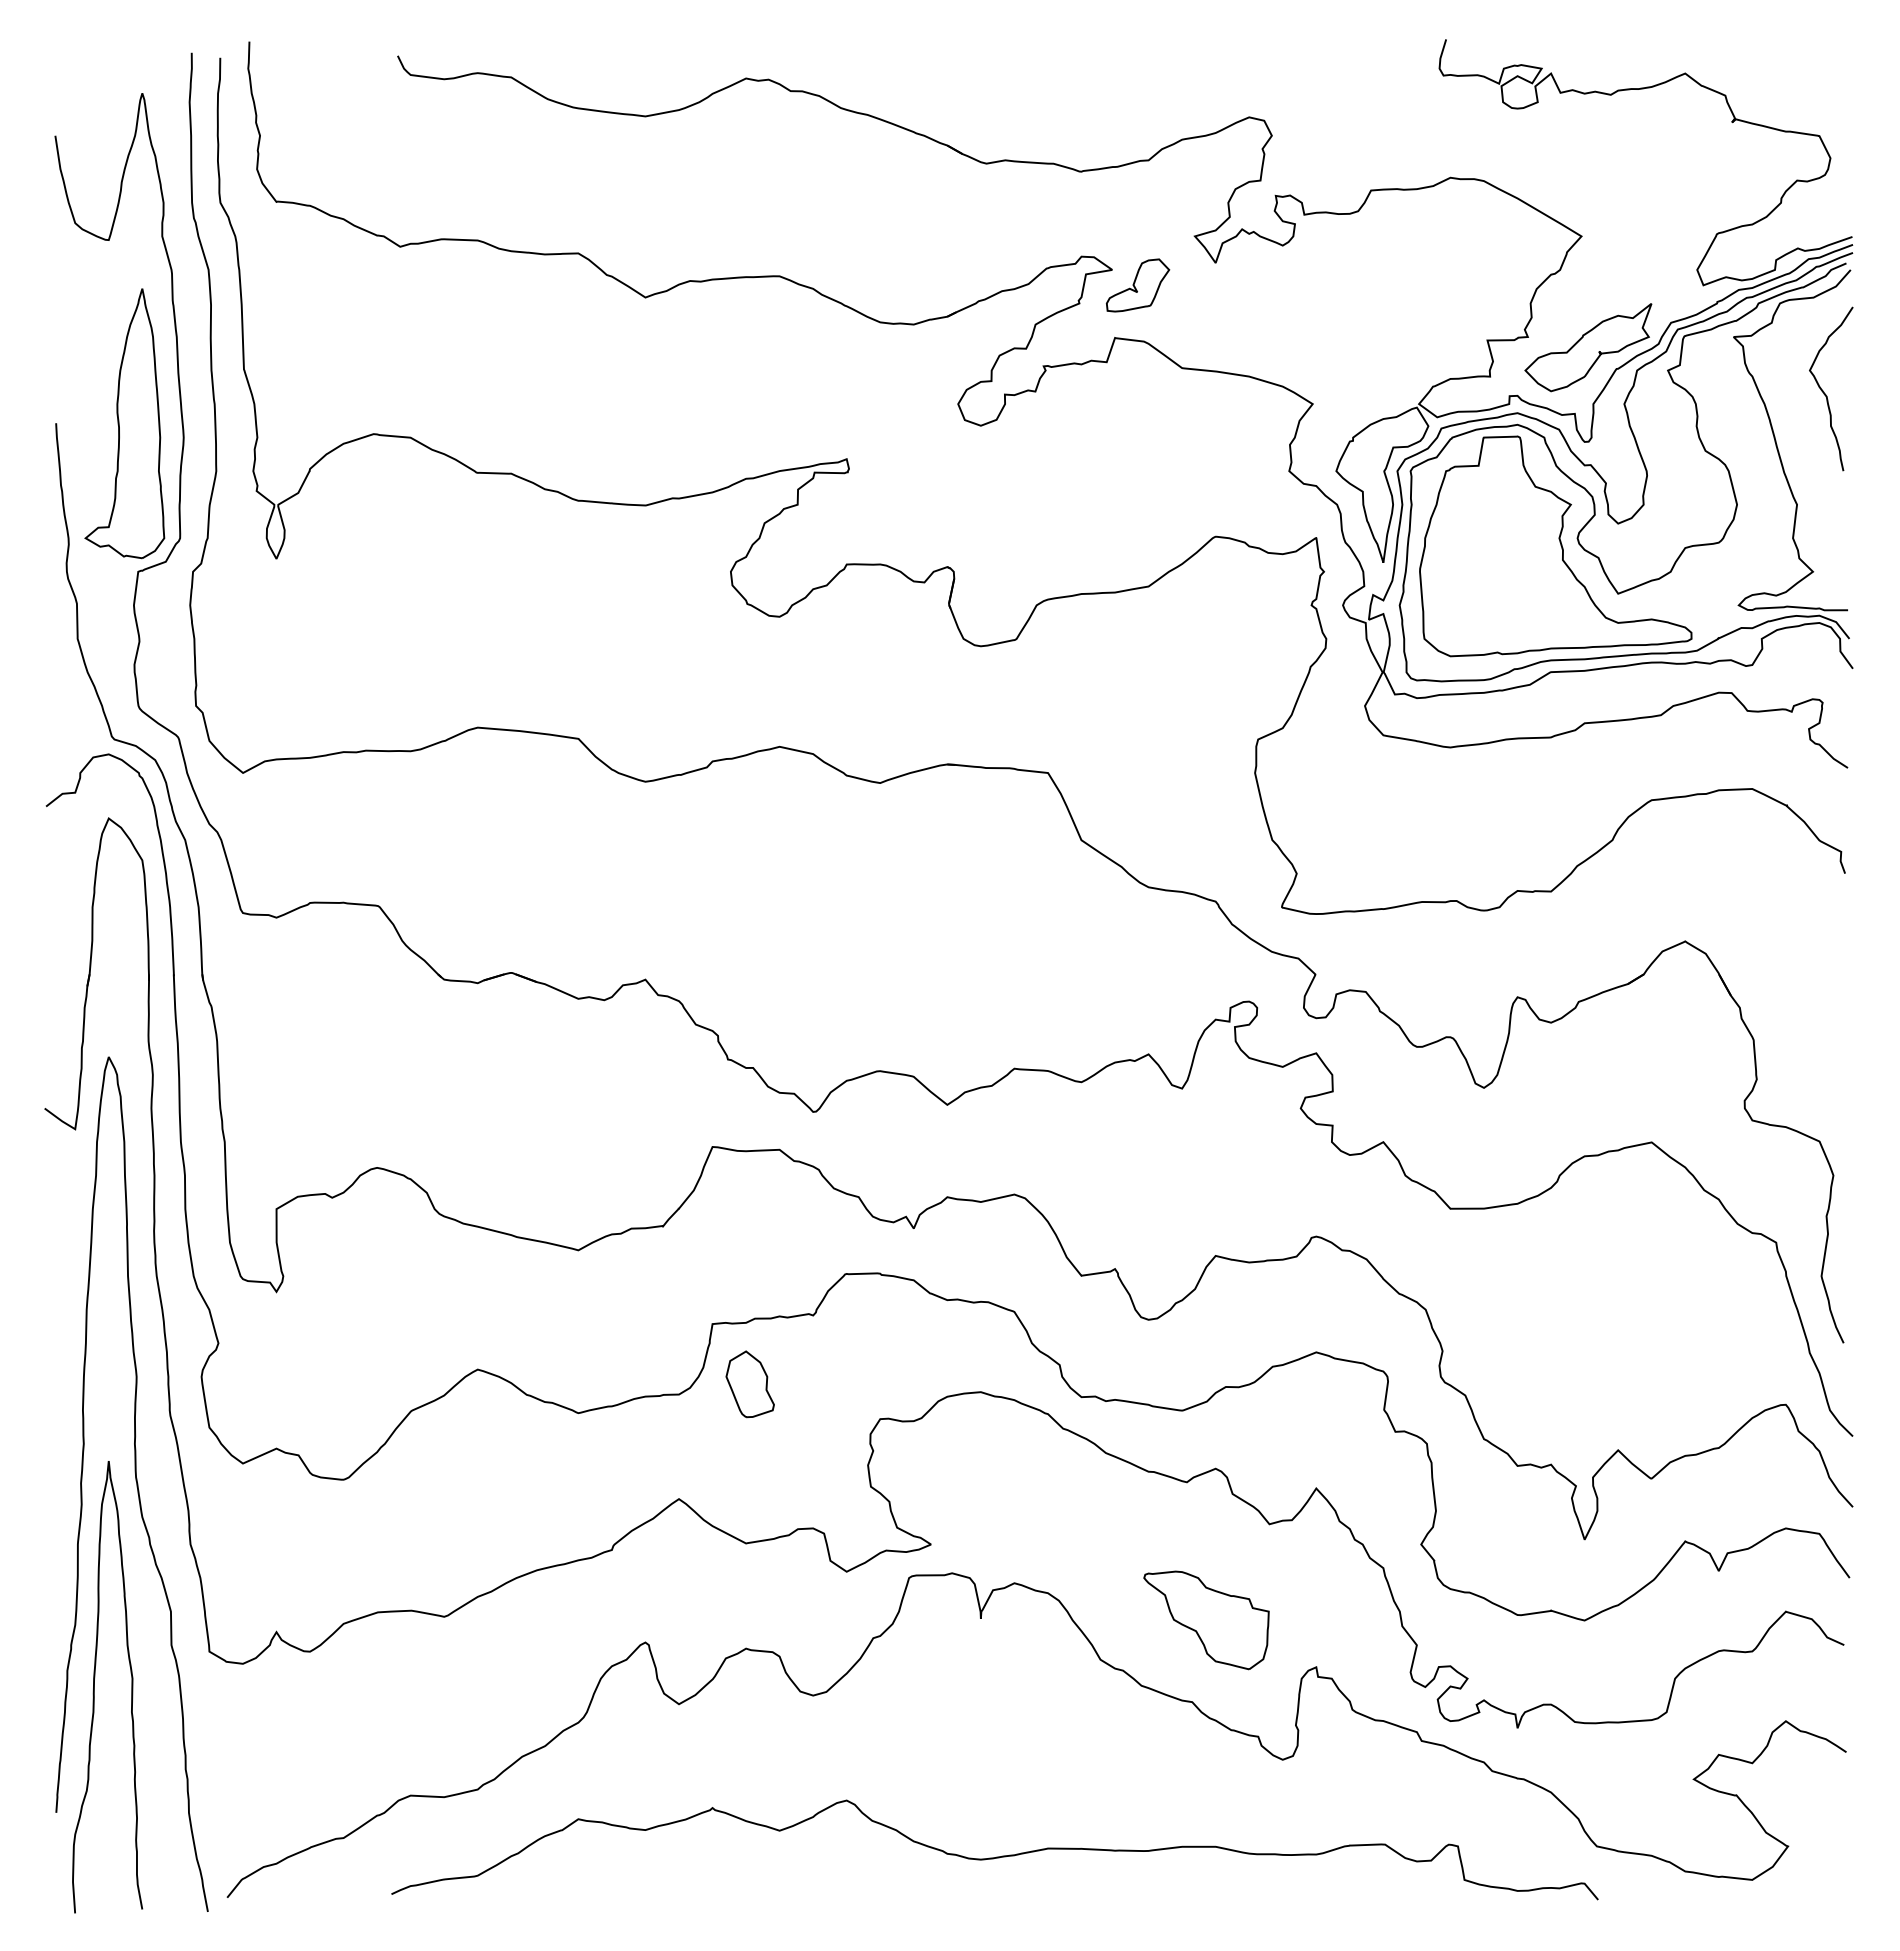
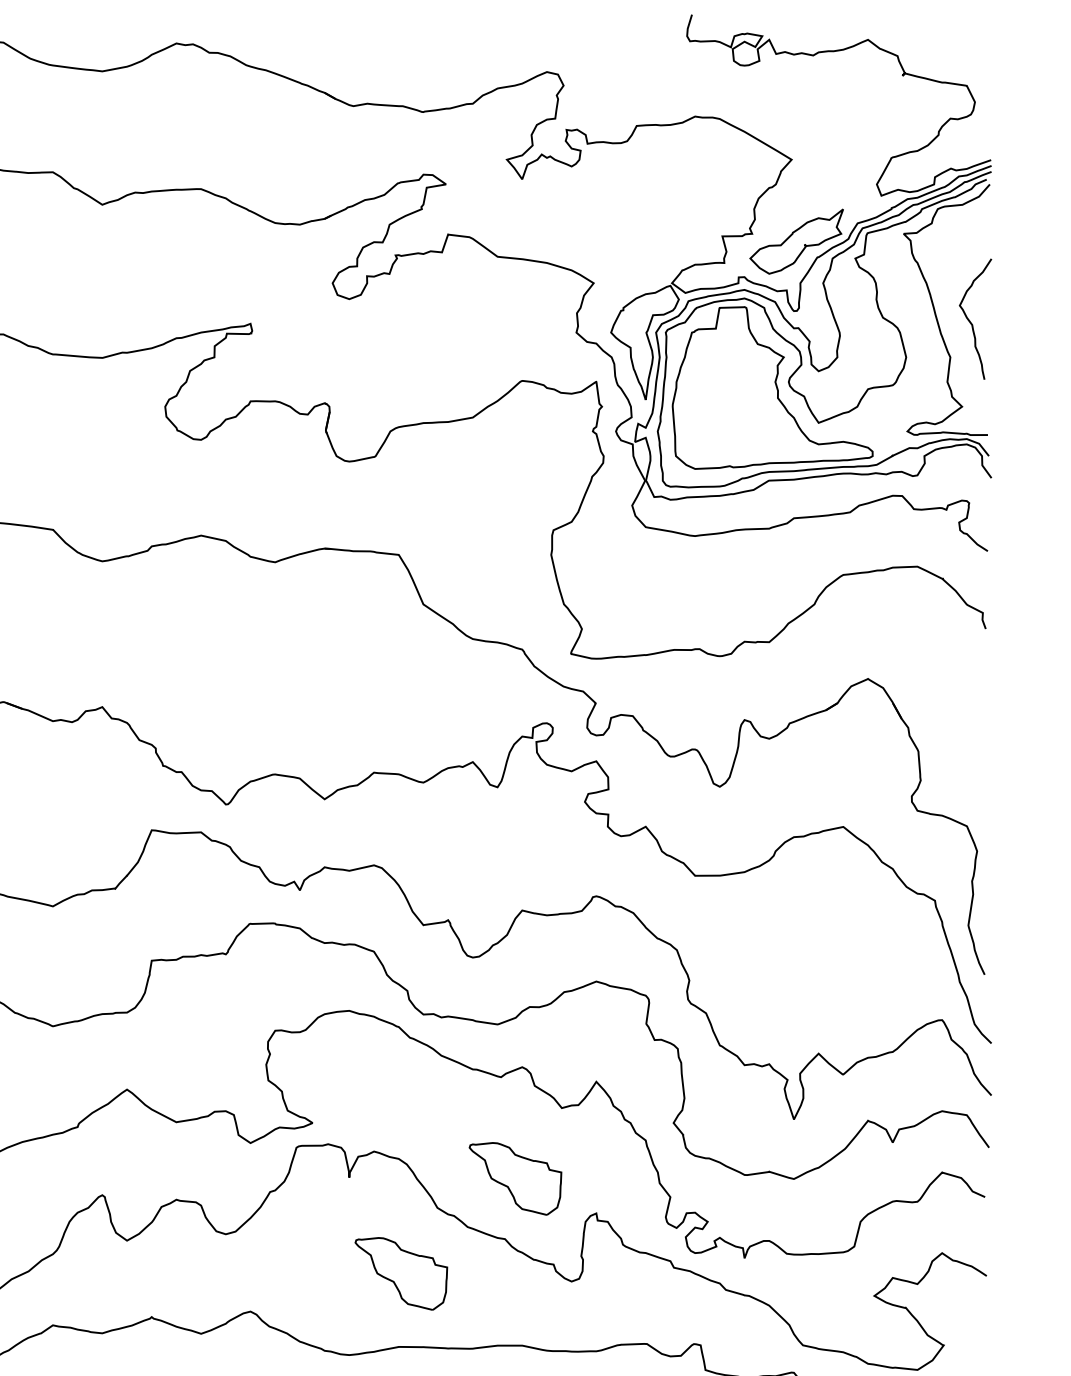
part: (1138, 285) -> (465, 195), removed
curve: (1825, 393) -> (971, 322), moved
part: (749, 1384) -> (178, 1005), removed
part: (1051, 1749) -> (401, 1273), added

